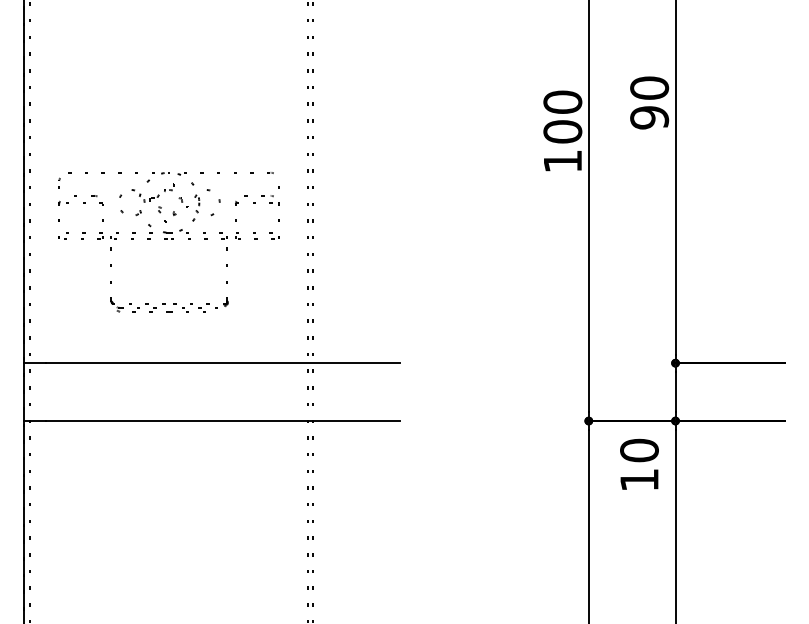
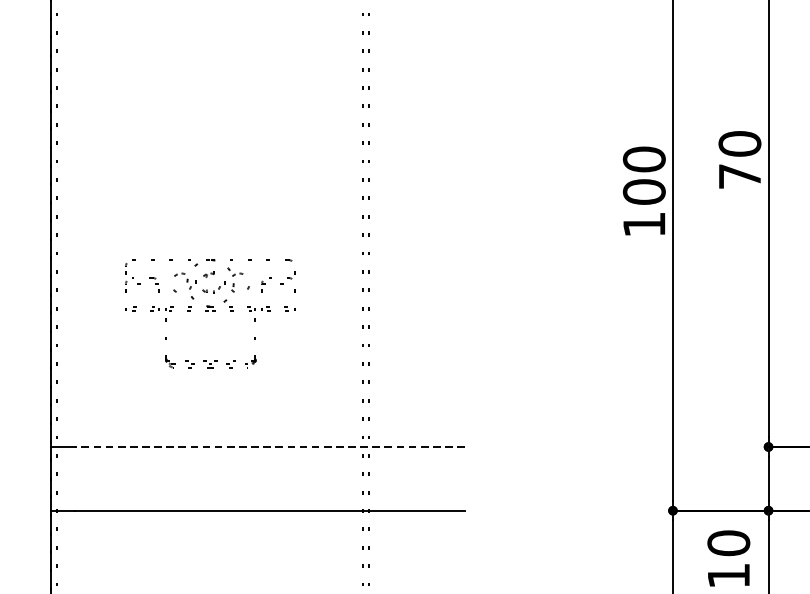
text: (649, 117) -> (739, 176), 90 -> 70
part: (168, 242) -> (209, 313), size x0.7
line: (223, 363) -> (270, 447), solid -> dashed

